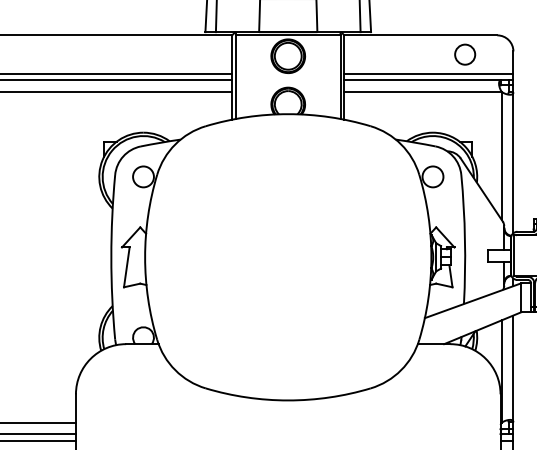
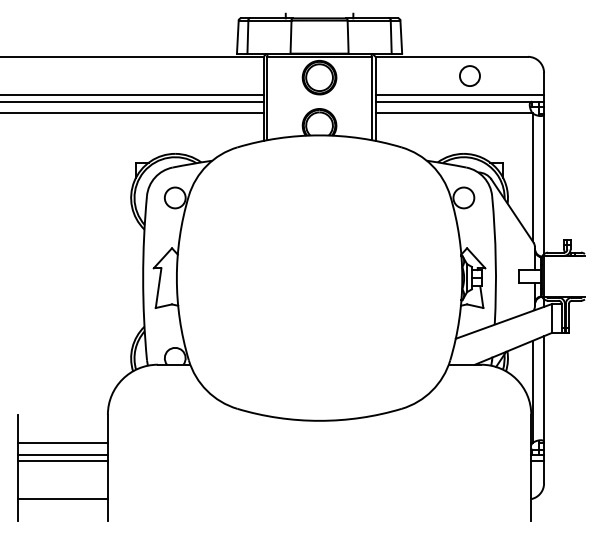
circle: (464, 54) -> (469, 75), moved

